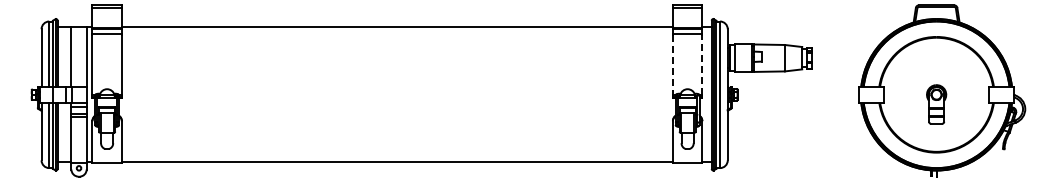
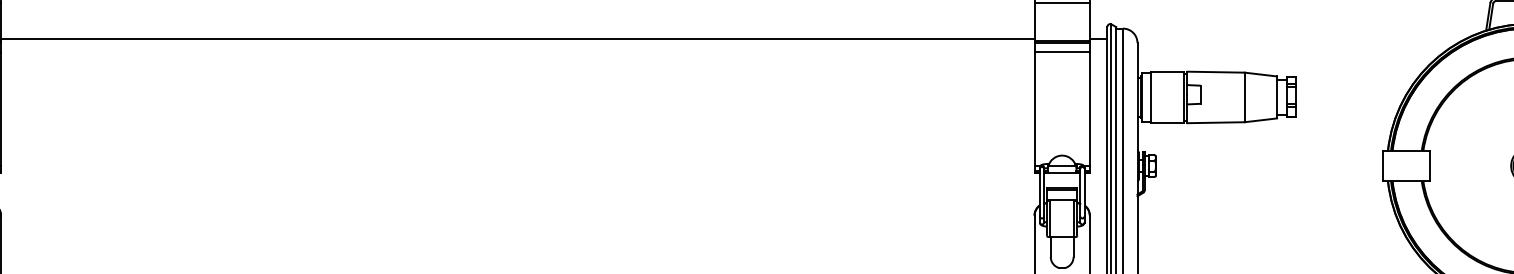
line: (702, 64) -> (1090, 109), dashed -> solid
line: (672, 65) -> (1033, 111), dashed -> solid

